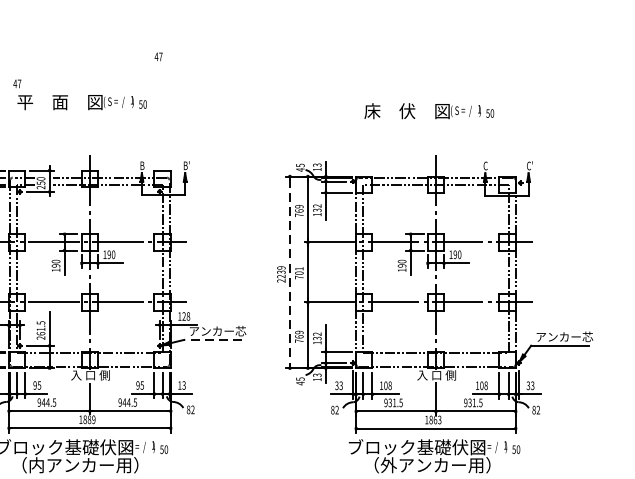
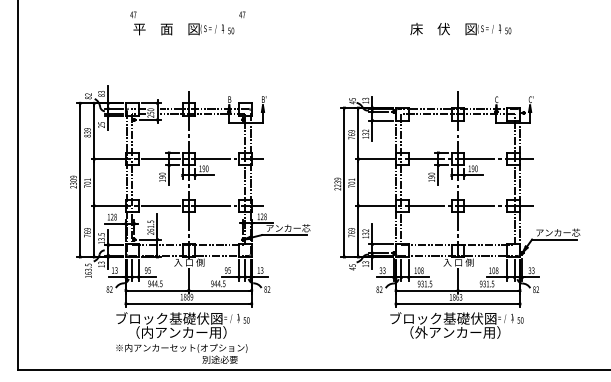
text: (80, 94) -> (182, 23), moved
text: (428, 110) -> (460, 28), moved
line: (290, 272) -> (344, 182), dashed -> solid
line: (212, 340) -> (284, 235), dashed -> solid

